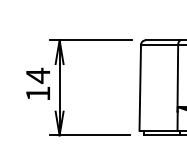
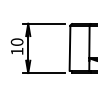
text: (36, 76) -> (16, 42), 14 -> 10

